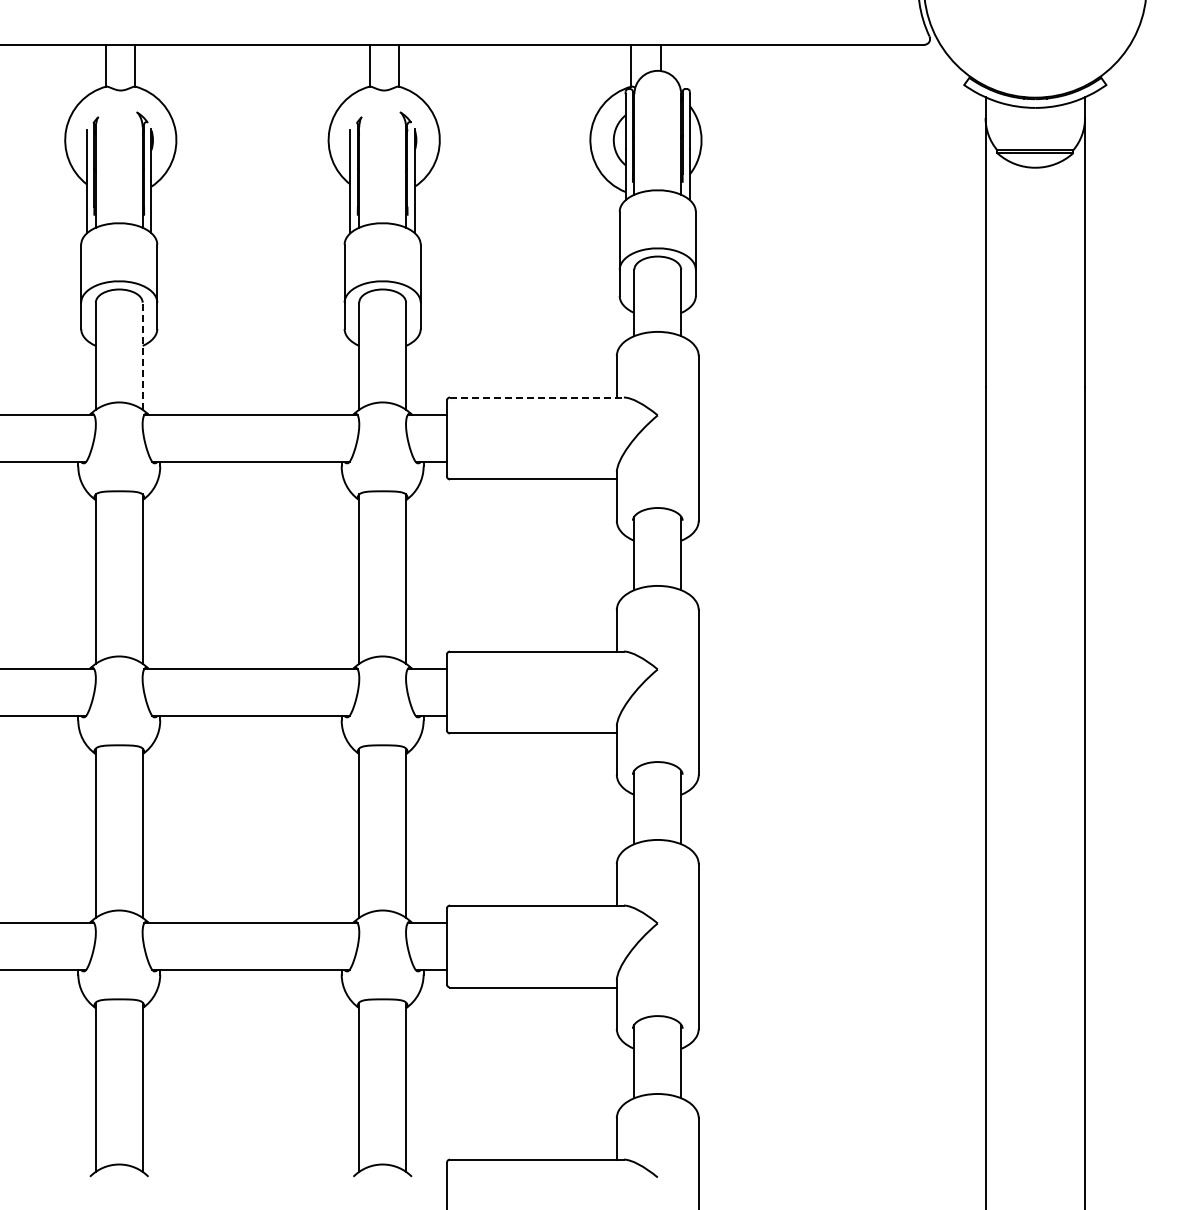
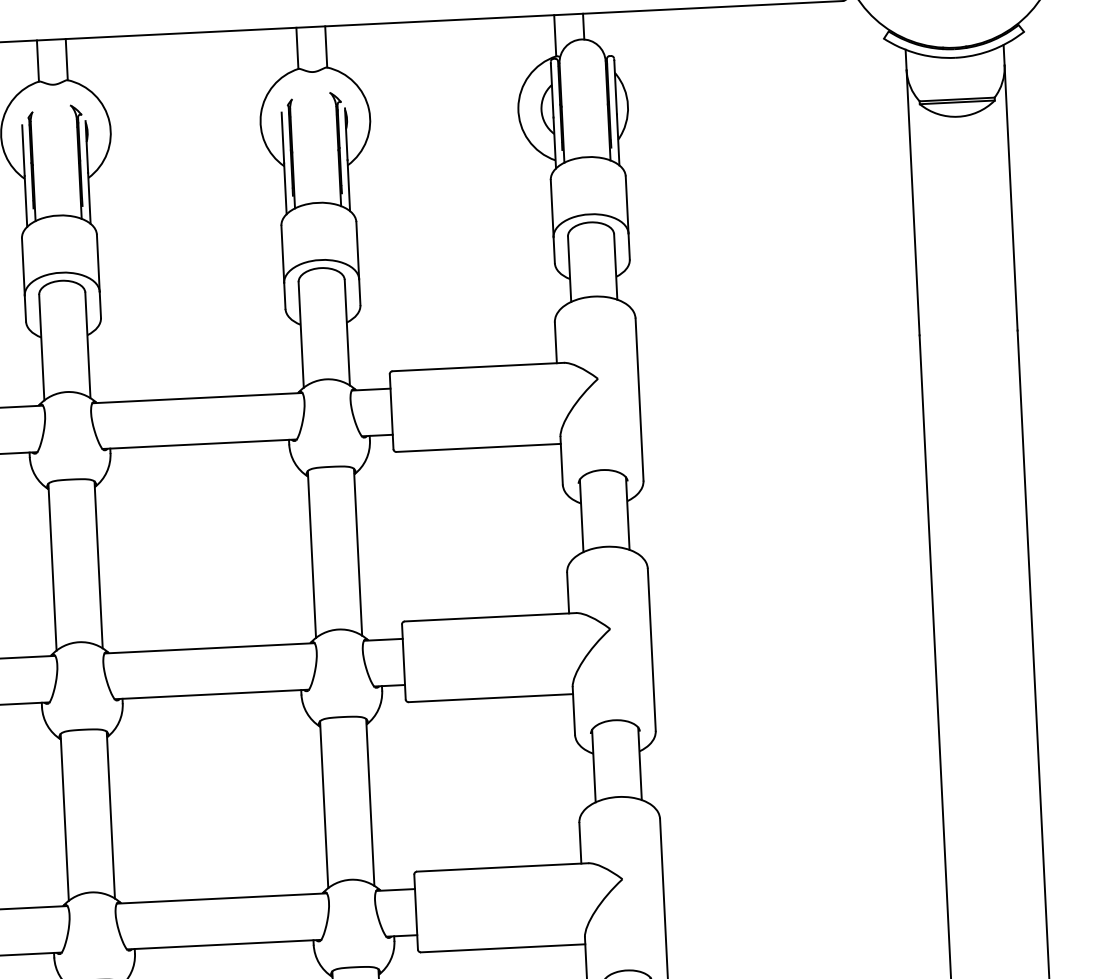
line: (142, 356) -> (87, 345), dashed -> solid
line: (536, 397) -> (477, 367), dashed -> solid

